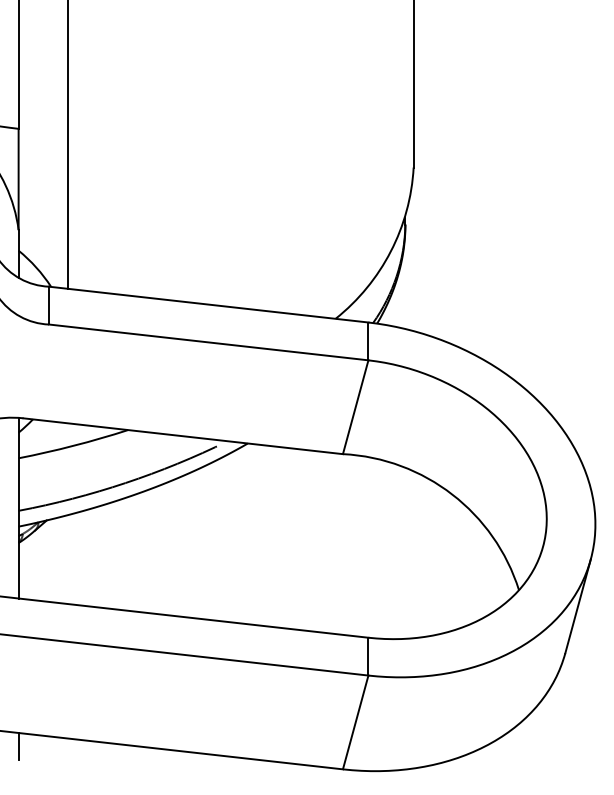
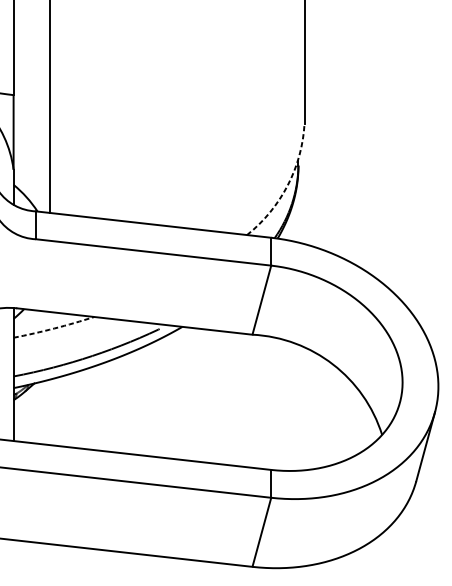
arc: (390, 251) -> (287, 185), solid -> dashed
arc: (73, 445) -> (54, 328), solid -> dashed
line: (18, 746) -> (13, 550), removed

